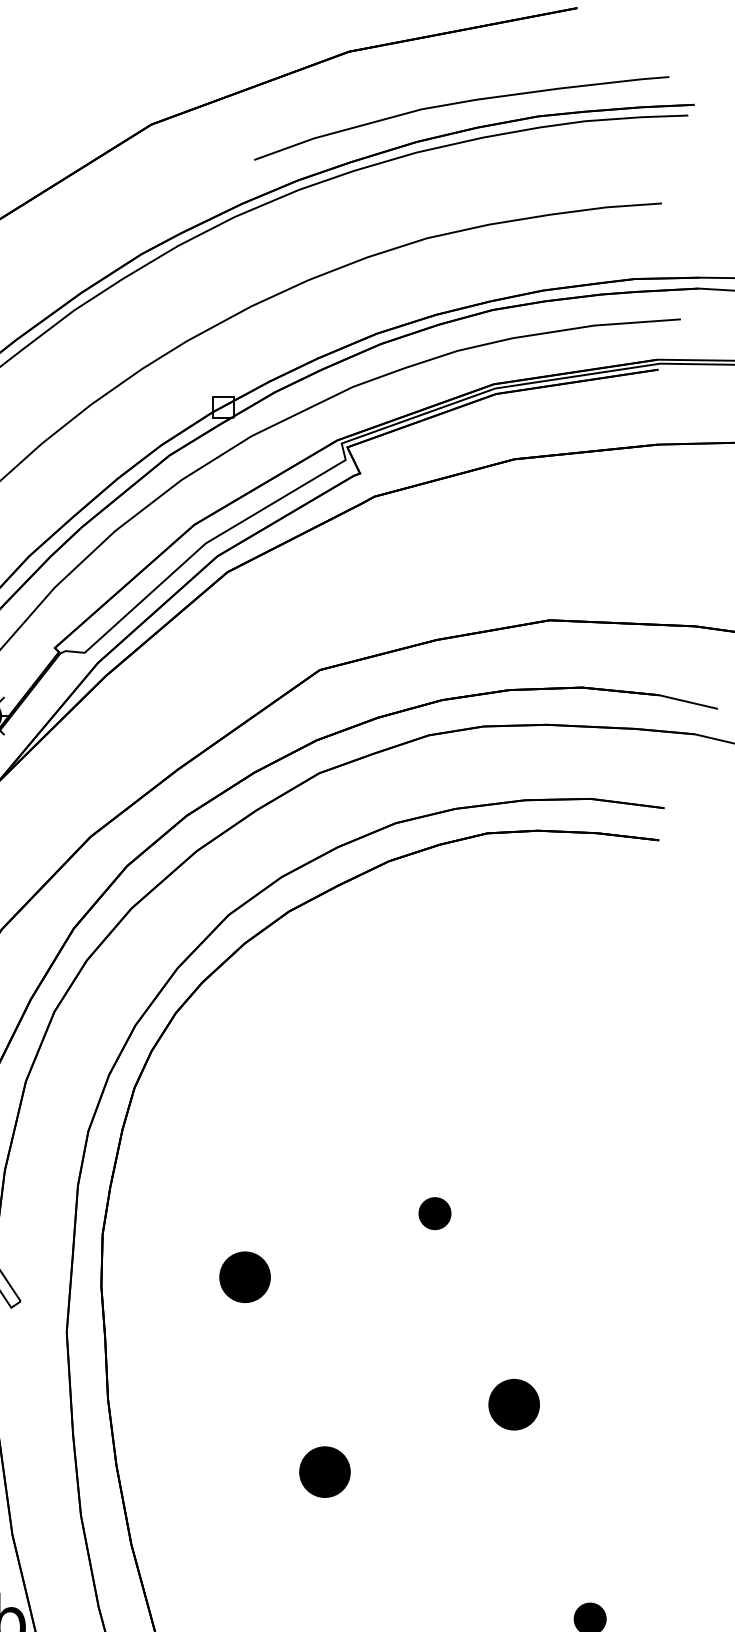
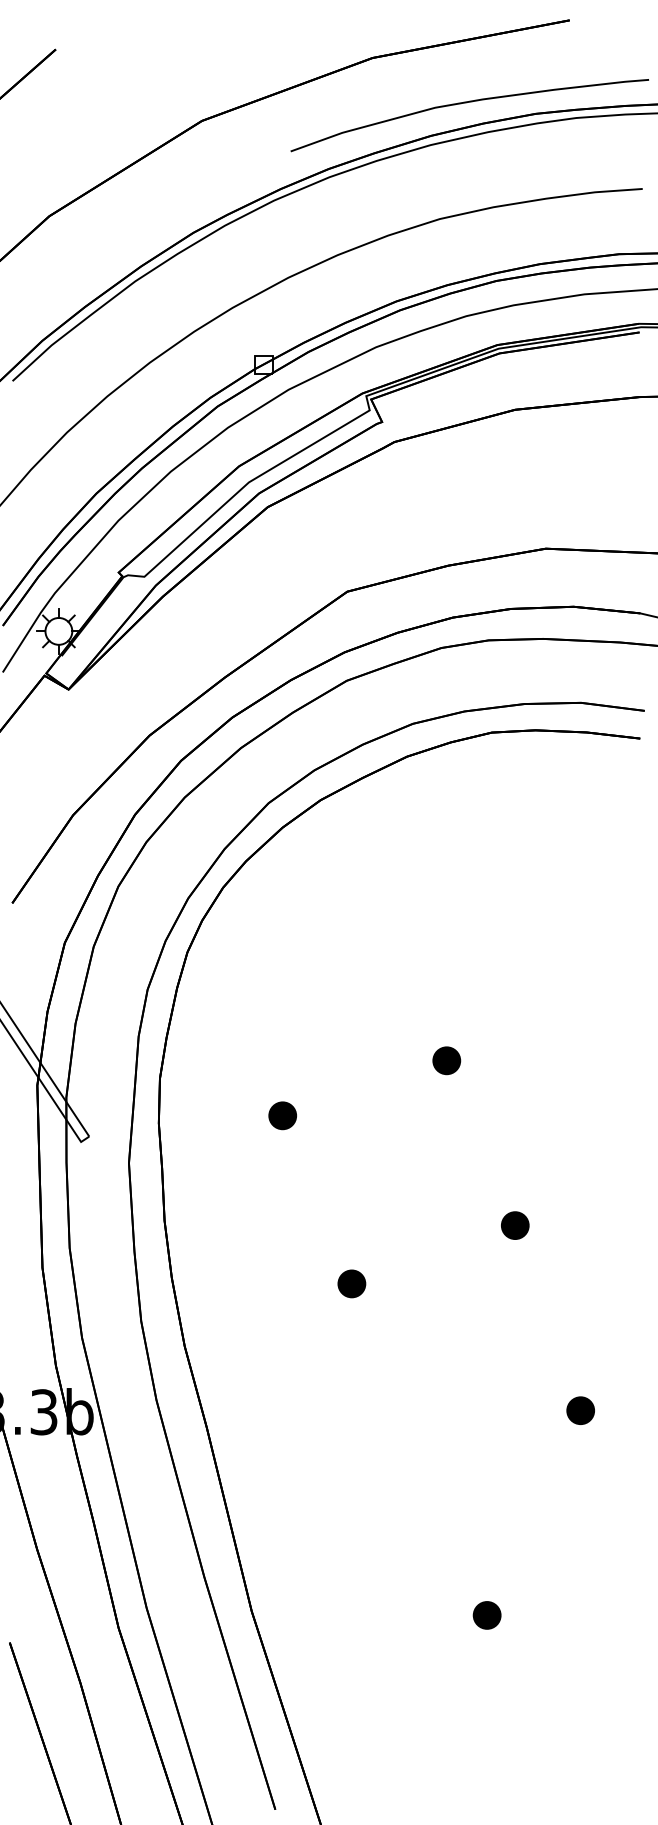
part: (244, 1277) -> (282, 1115), size x0.62
part: (514, 1404) -> (515, 1225), size x0.62
part: (324, 1471) -> (351, 1283), size x0.62

